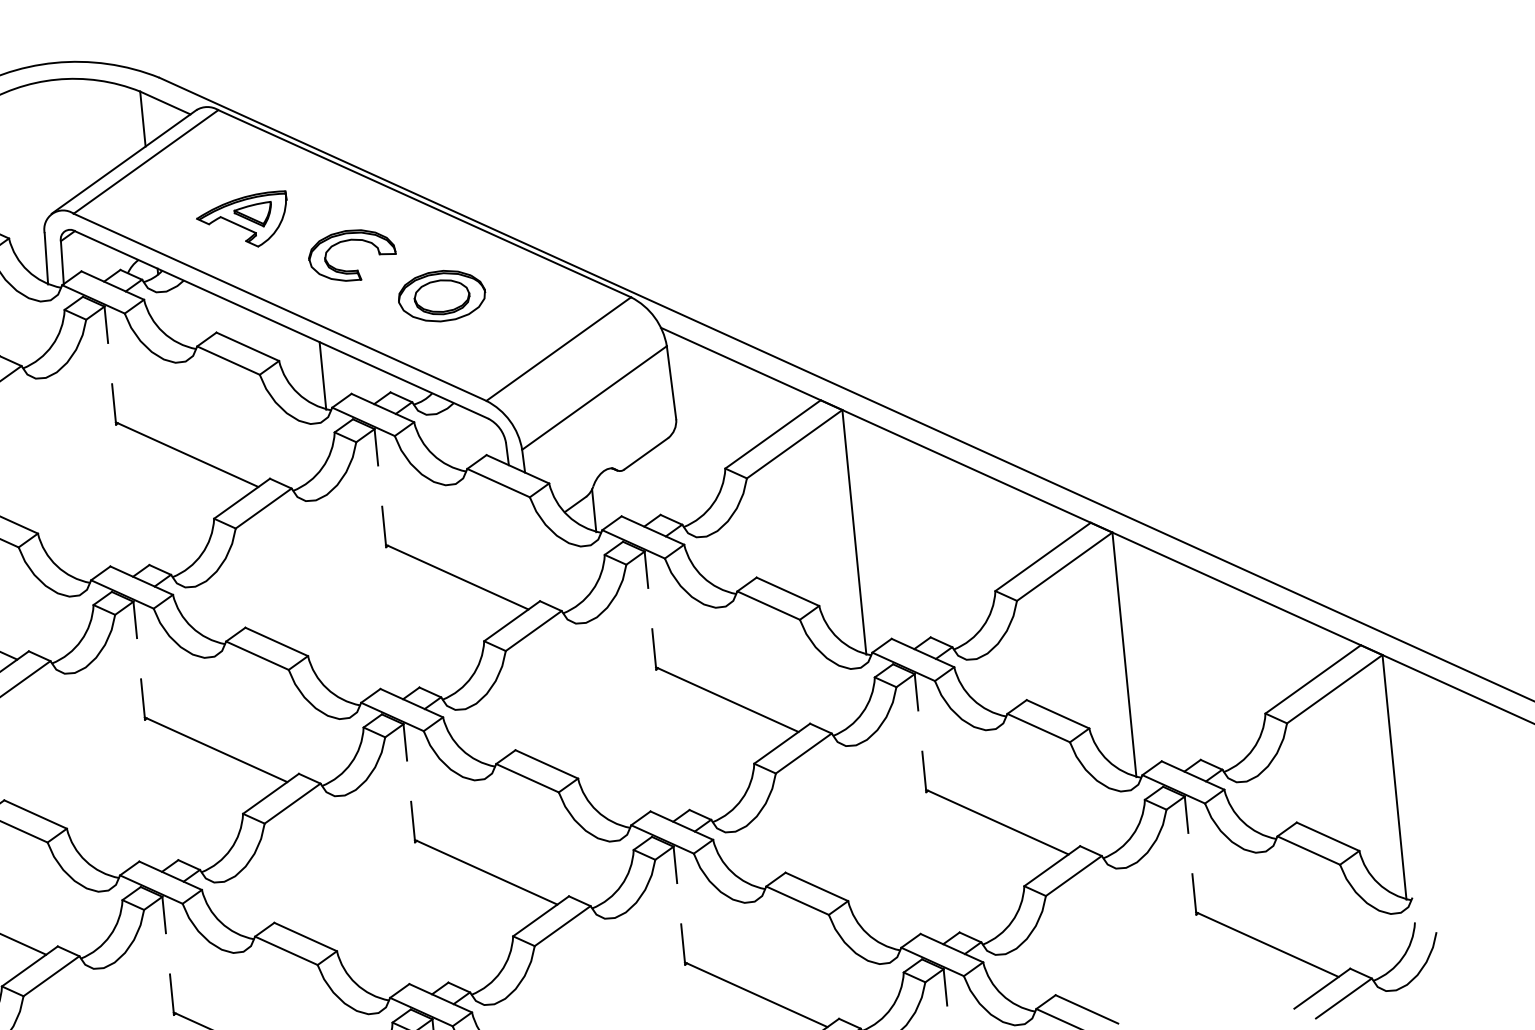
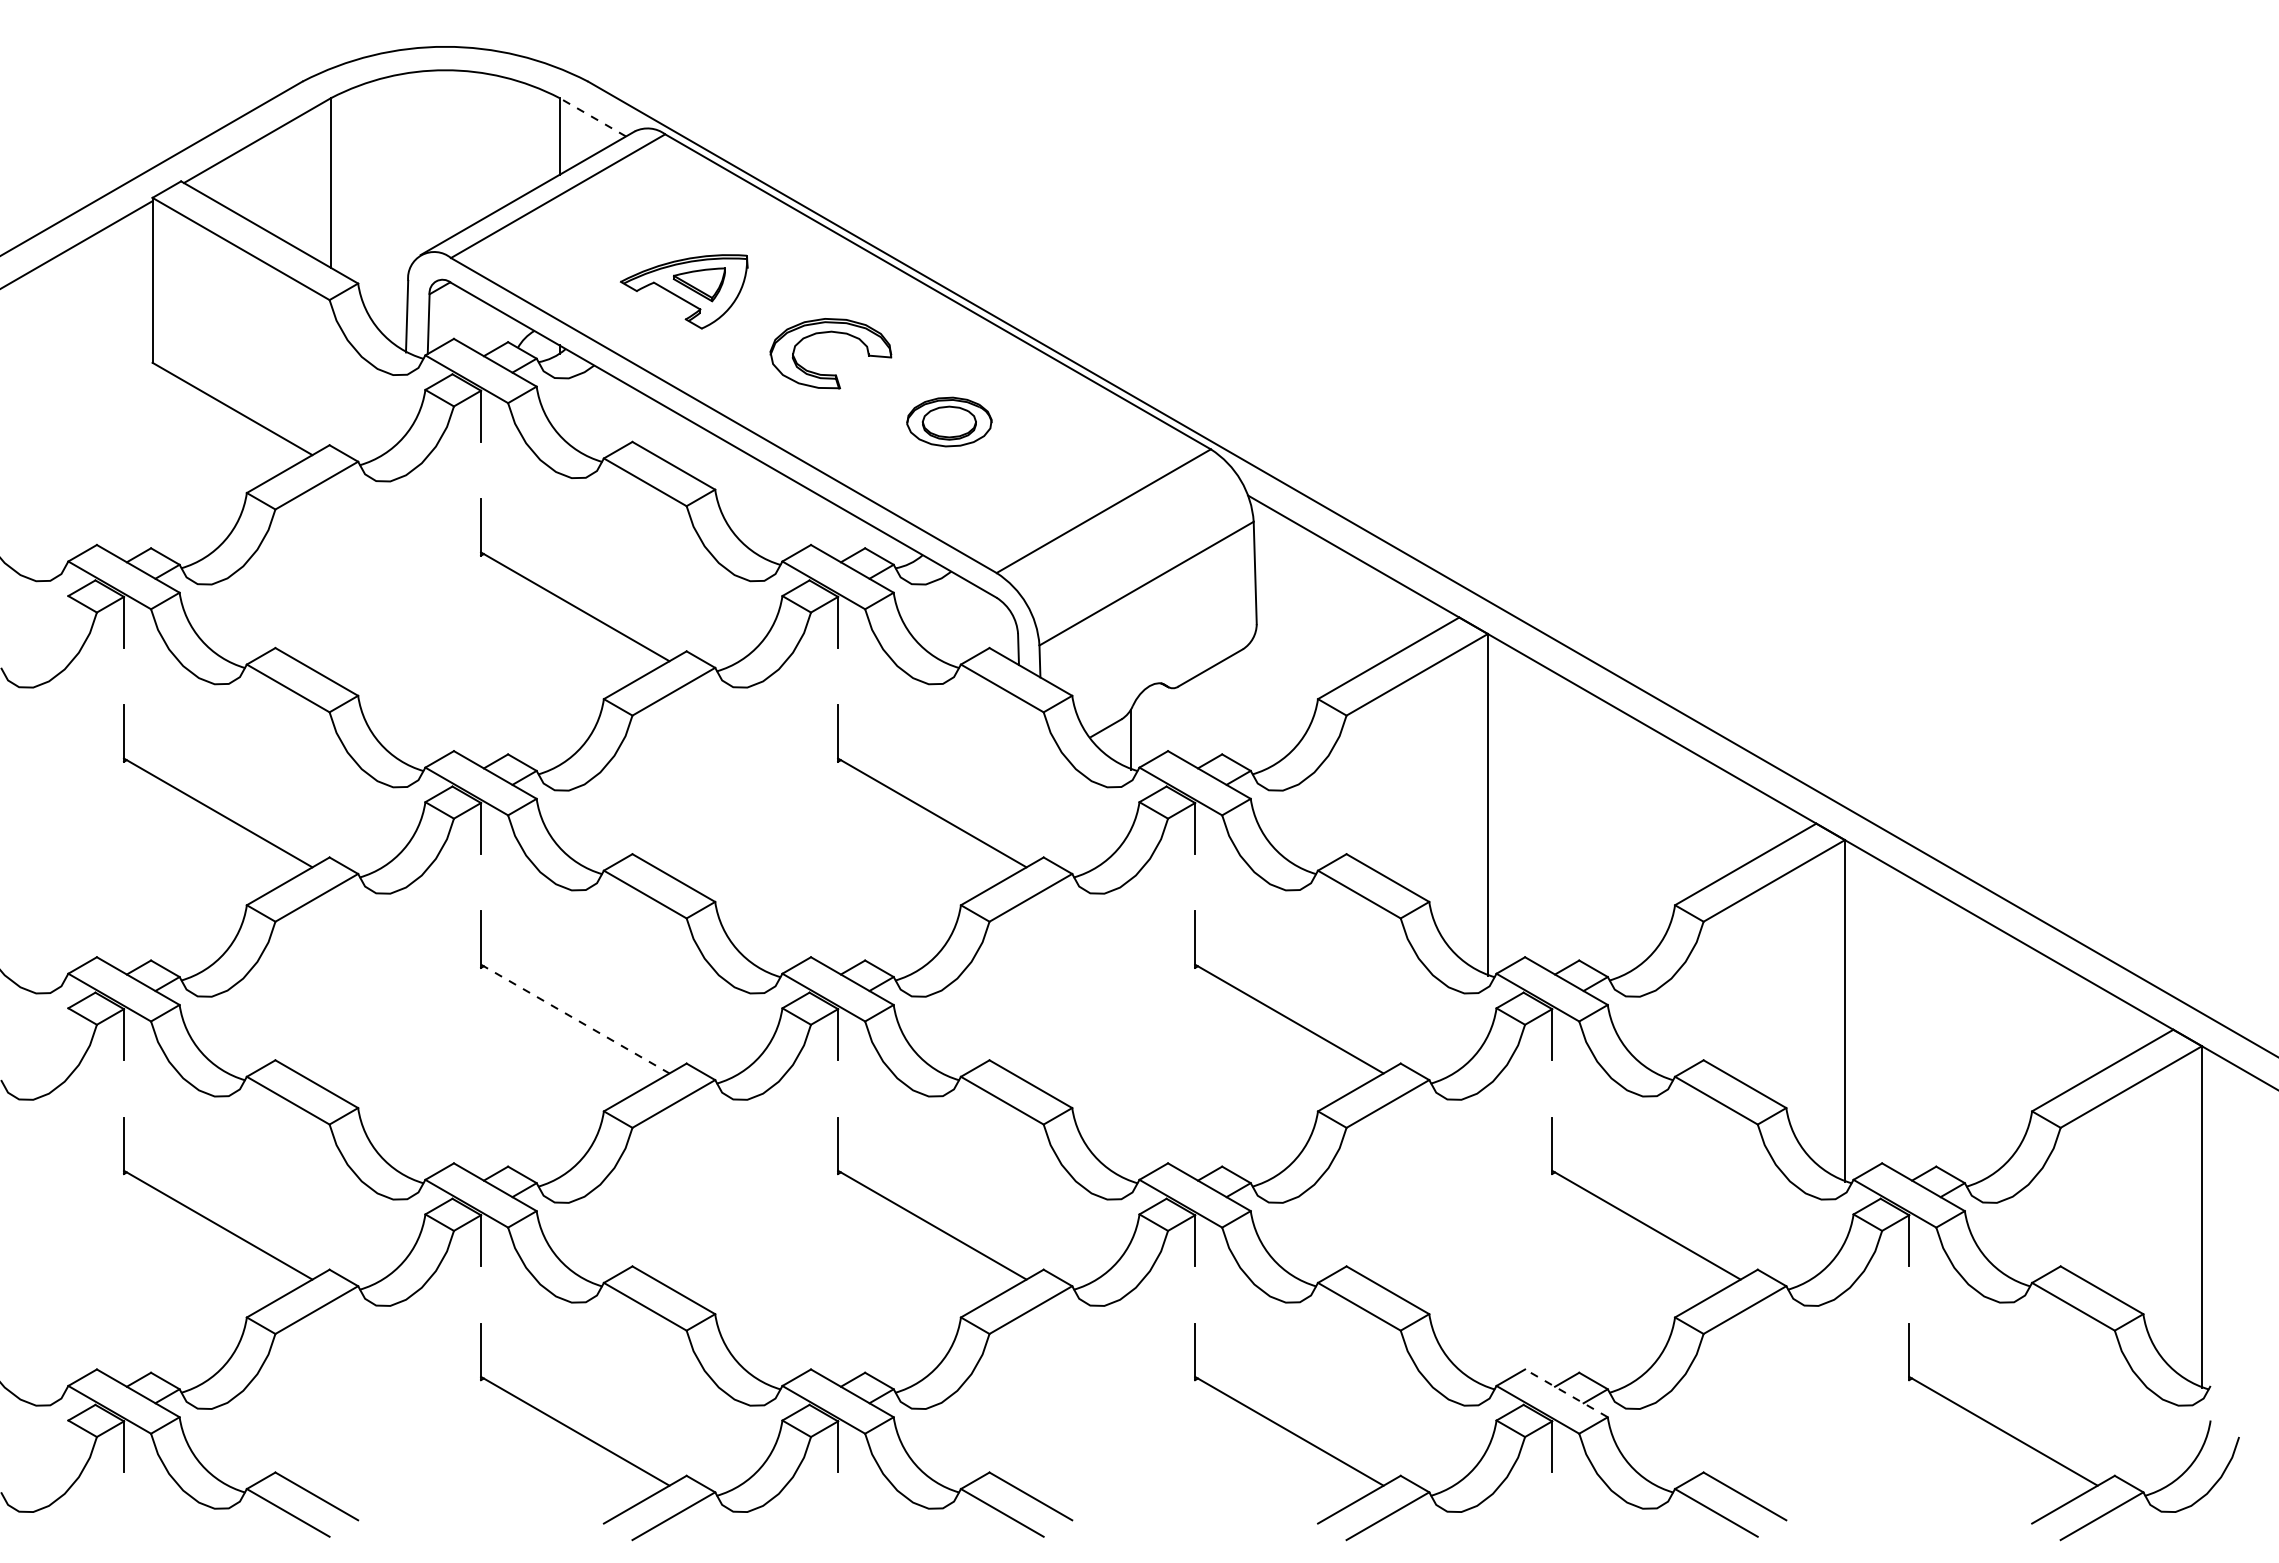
line: (165, 103) -> (592, 117), solid -> dashed
part: (442, 295) -> (949, 421), size x0.7
line: (322, 376) -> (773, 516), removed
line: (216, 750) -> (575, 1019), solid -> dashed
line: (951, 948) -> (1566, 1393), solid -> dashed

